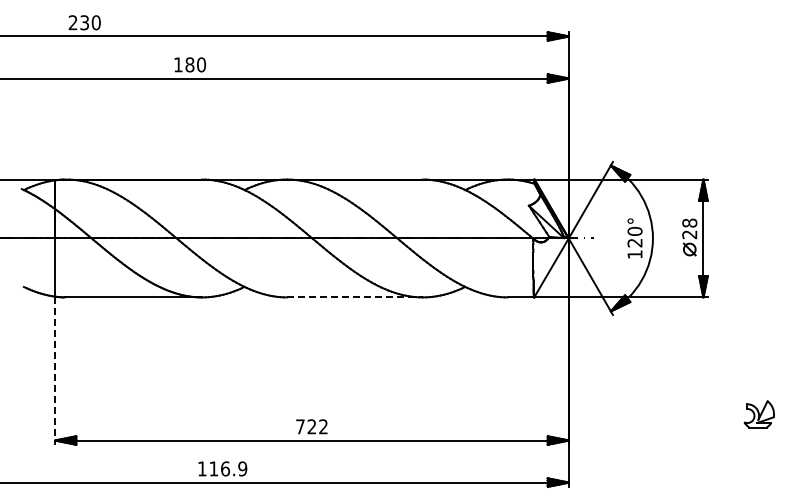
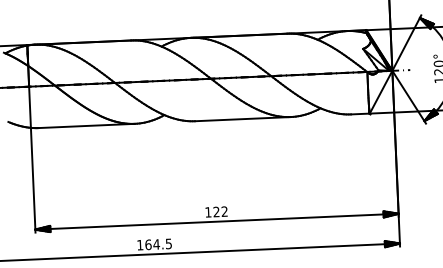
line: (354, 297) -> (242, 119), dashed -> solid
line: (55, 371) -> (33, 180), dashed -> solid
text: (300, 426) -> (208, 212), 722 -> 122
text: (228, 468) -> (158, 244), 116.9 -> 164.5

